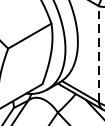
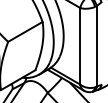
line: (99, 53) -> (80, 45), dashed -> solid

